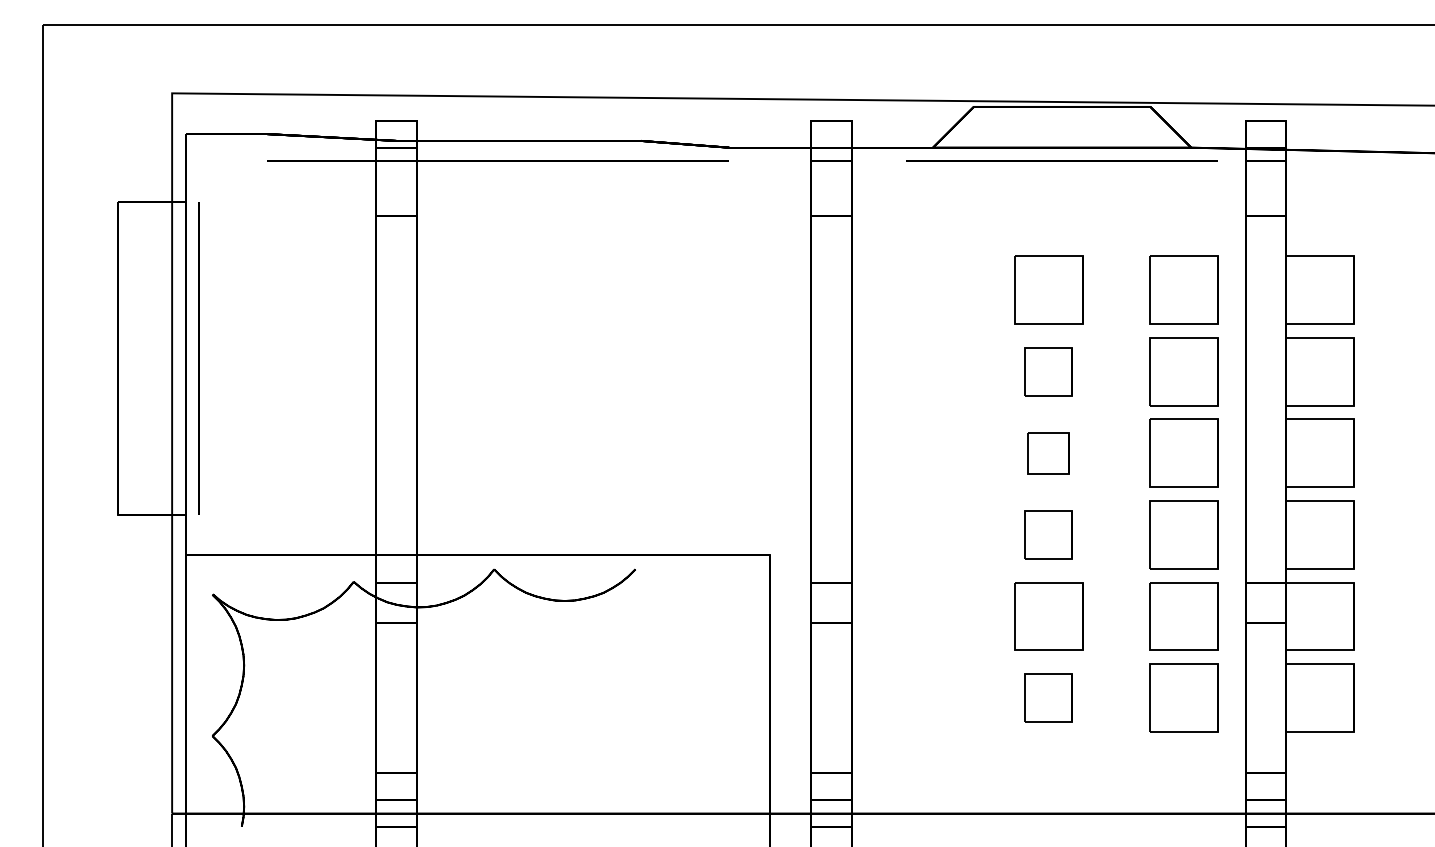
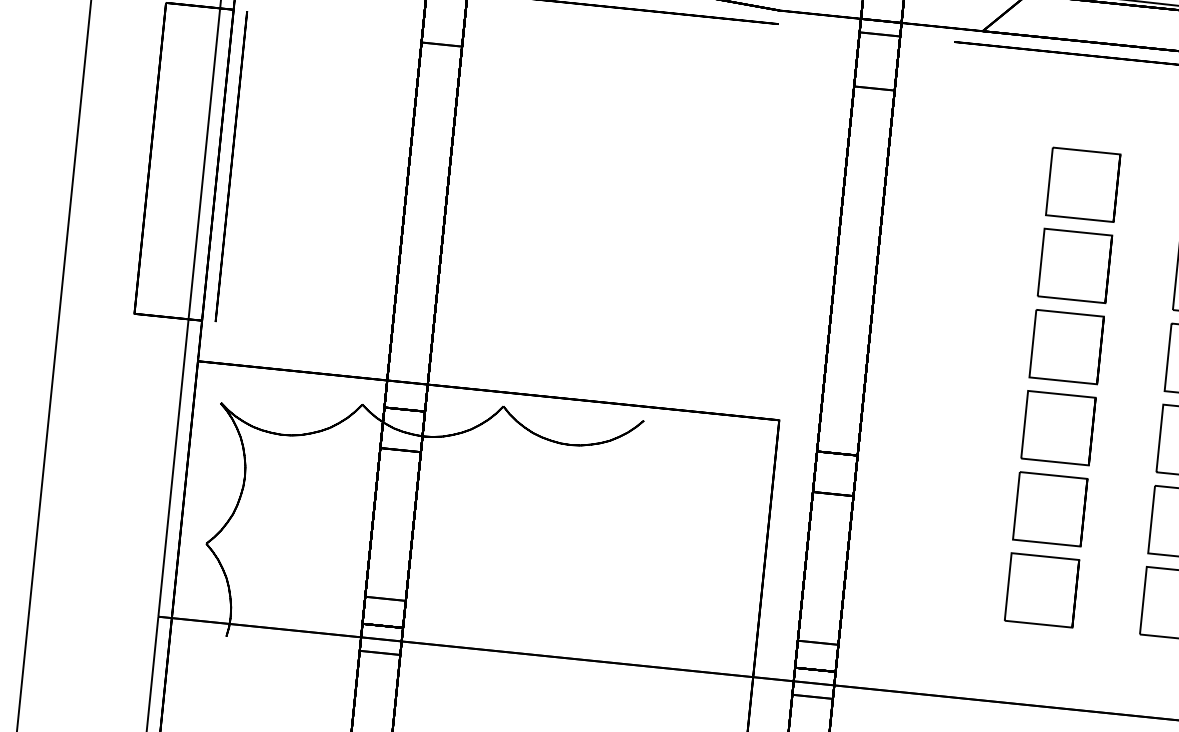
part: (1048, 371) -> (1074, 265), size x1.43
part: (1048, 452) -> (1066, 346), size x1.67
part: (1048, 534) -> (1058, 427), size x1.43
part: (1048, 697) -> (1041, 589), size x1.43

